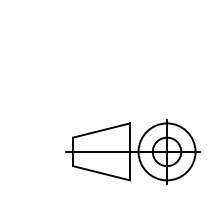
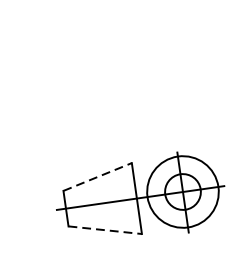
line: (102, 130) -> (98, 176), solid -> dashed
line: (102, 173) -> (106, 230), solid -> dashed

